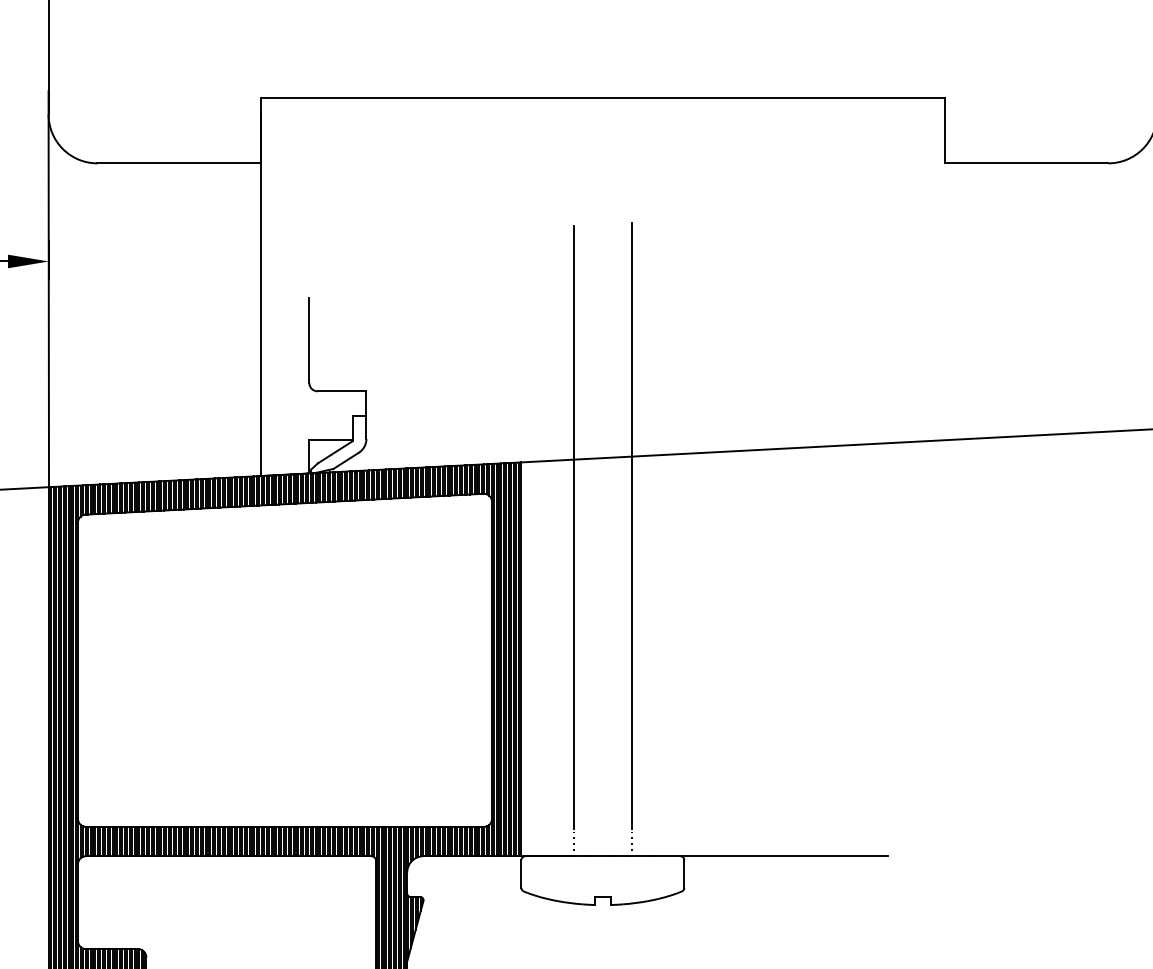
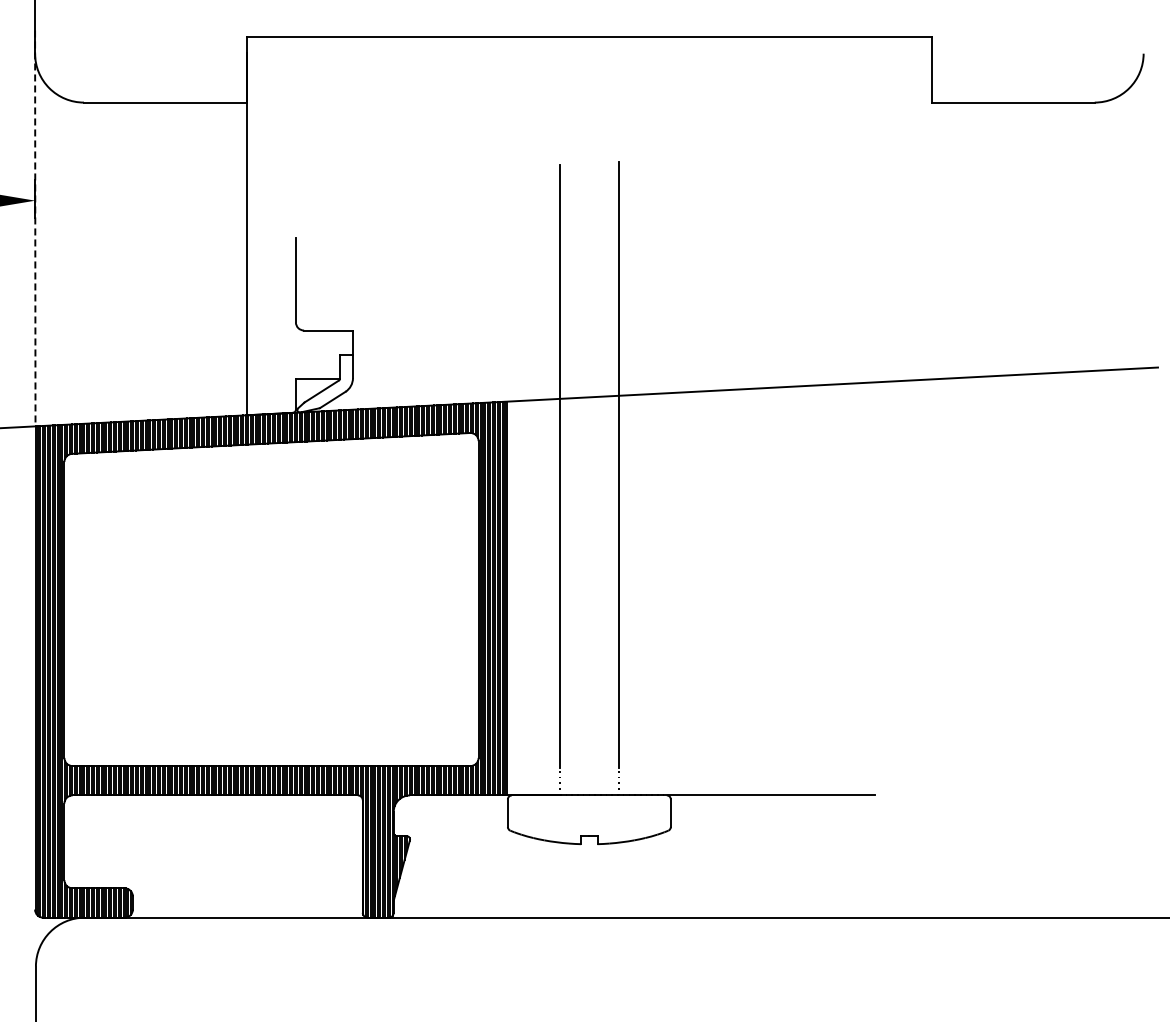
line: (48, 289) -> (35, 228), solid -> dashed

